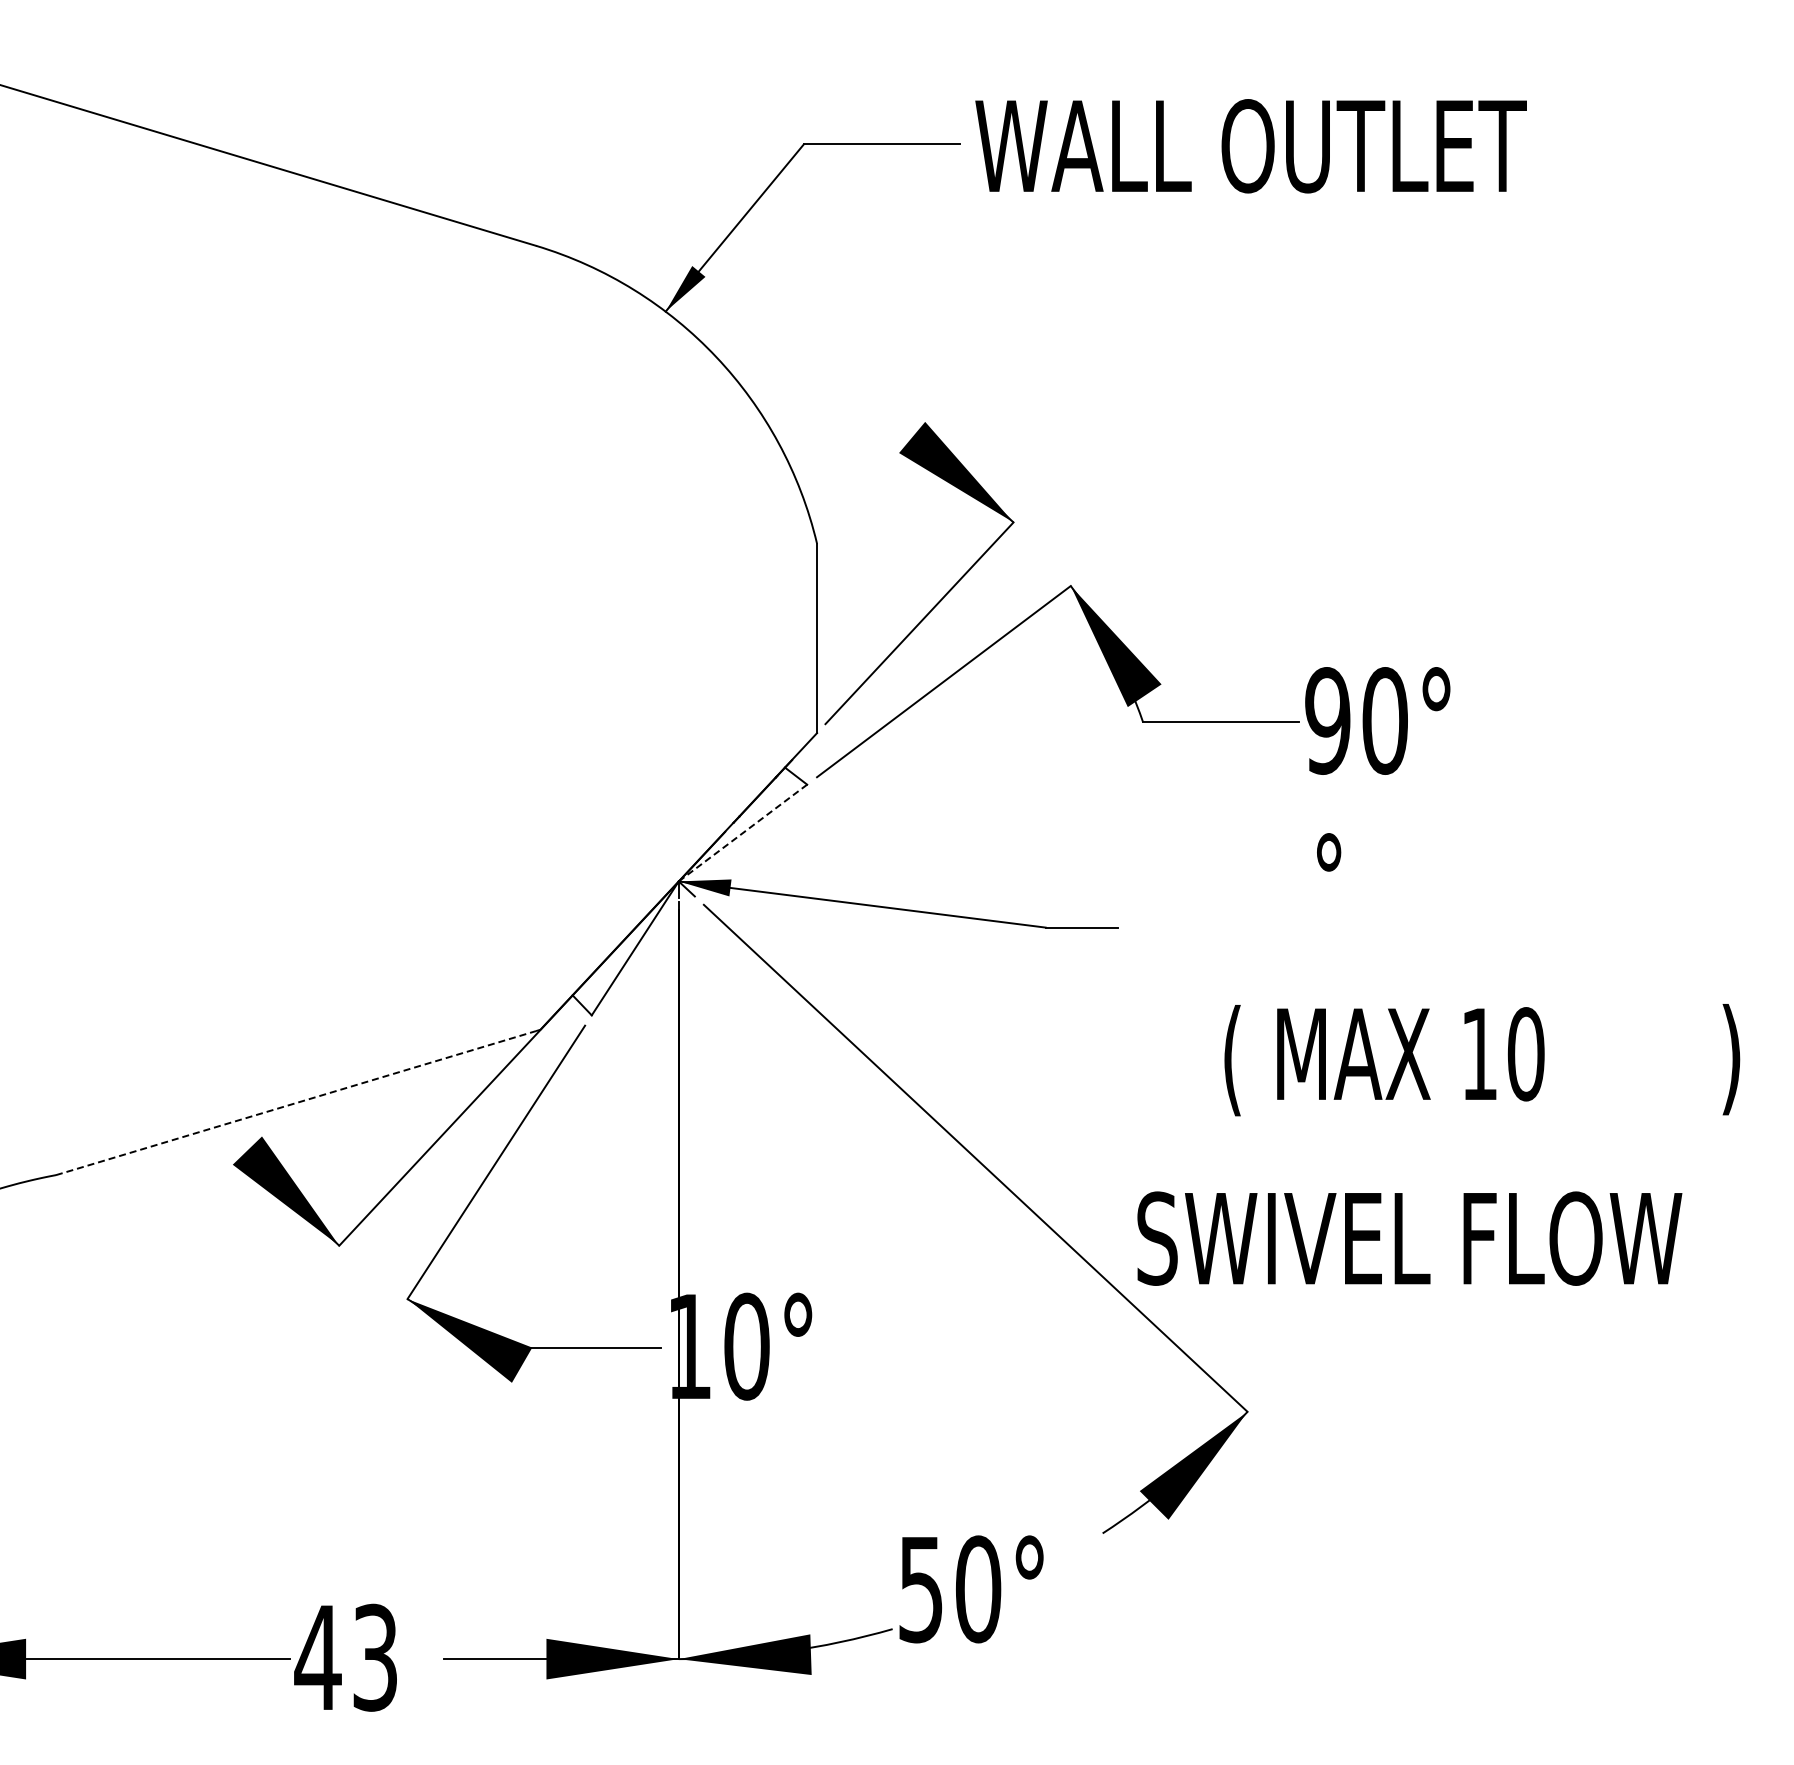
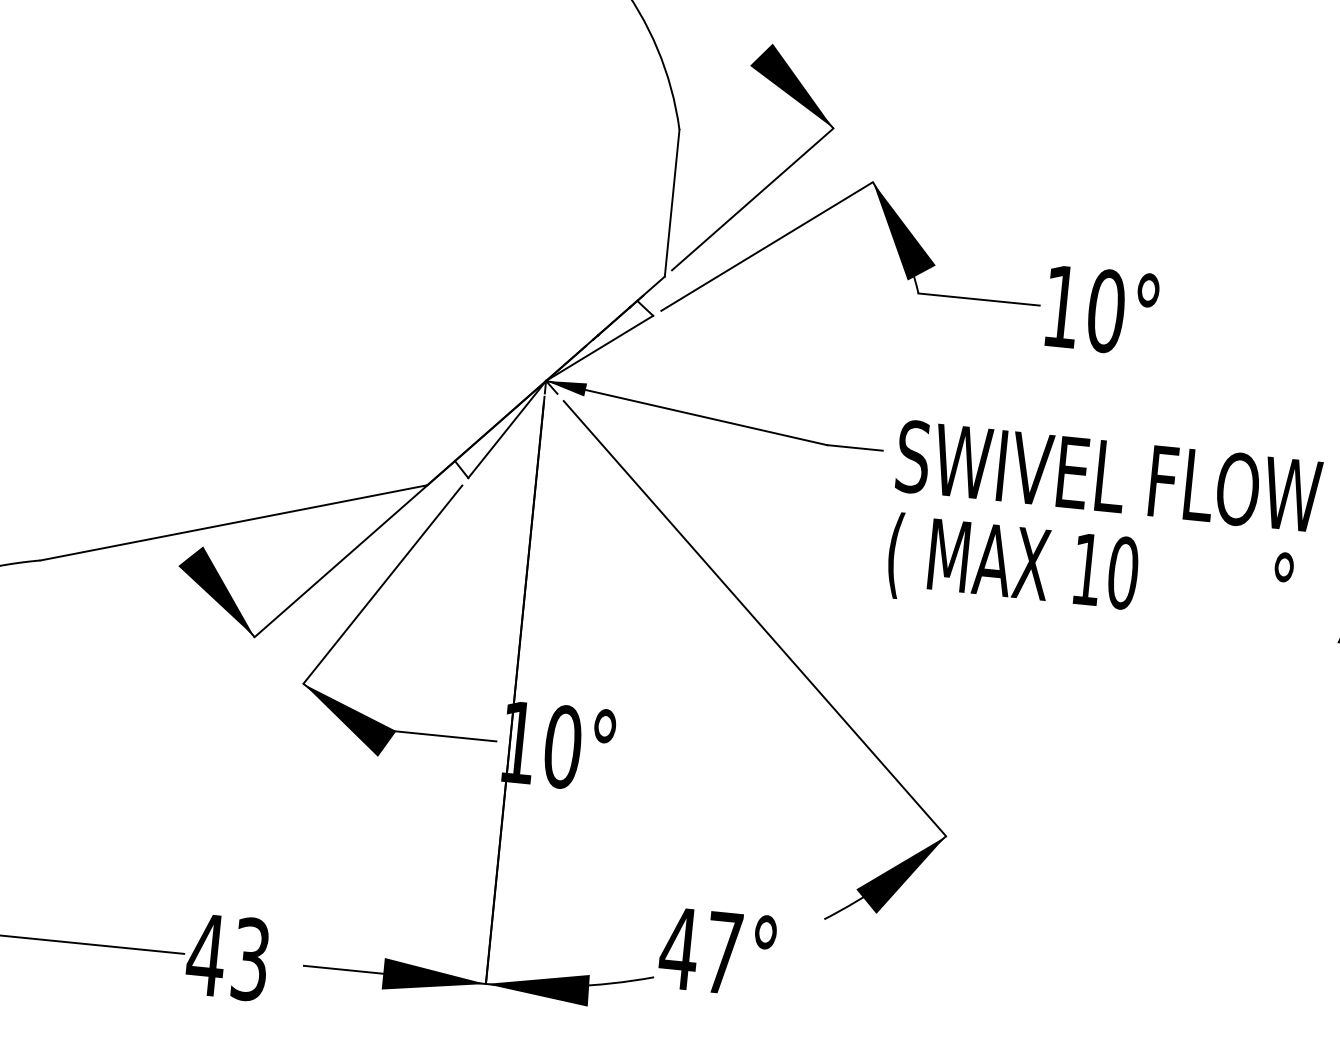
text: (1327, 720) -> (1061, 306), 90° -> 10°
line: (743, 832) -> (600, 347), dashed -> solid
text: (1329, 852) -> (1284, 567), moved
text: (1384, 1060) -> (1012, 566), moved
line: (295, 1103) -> (231, 523), dashed -> solid
text: (1409, 1238) -> (1108, 476), moved
text: (949, 1589) -> (701, 950), 50° -> 47°

